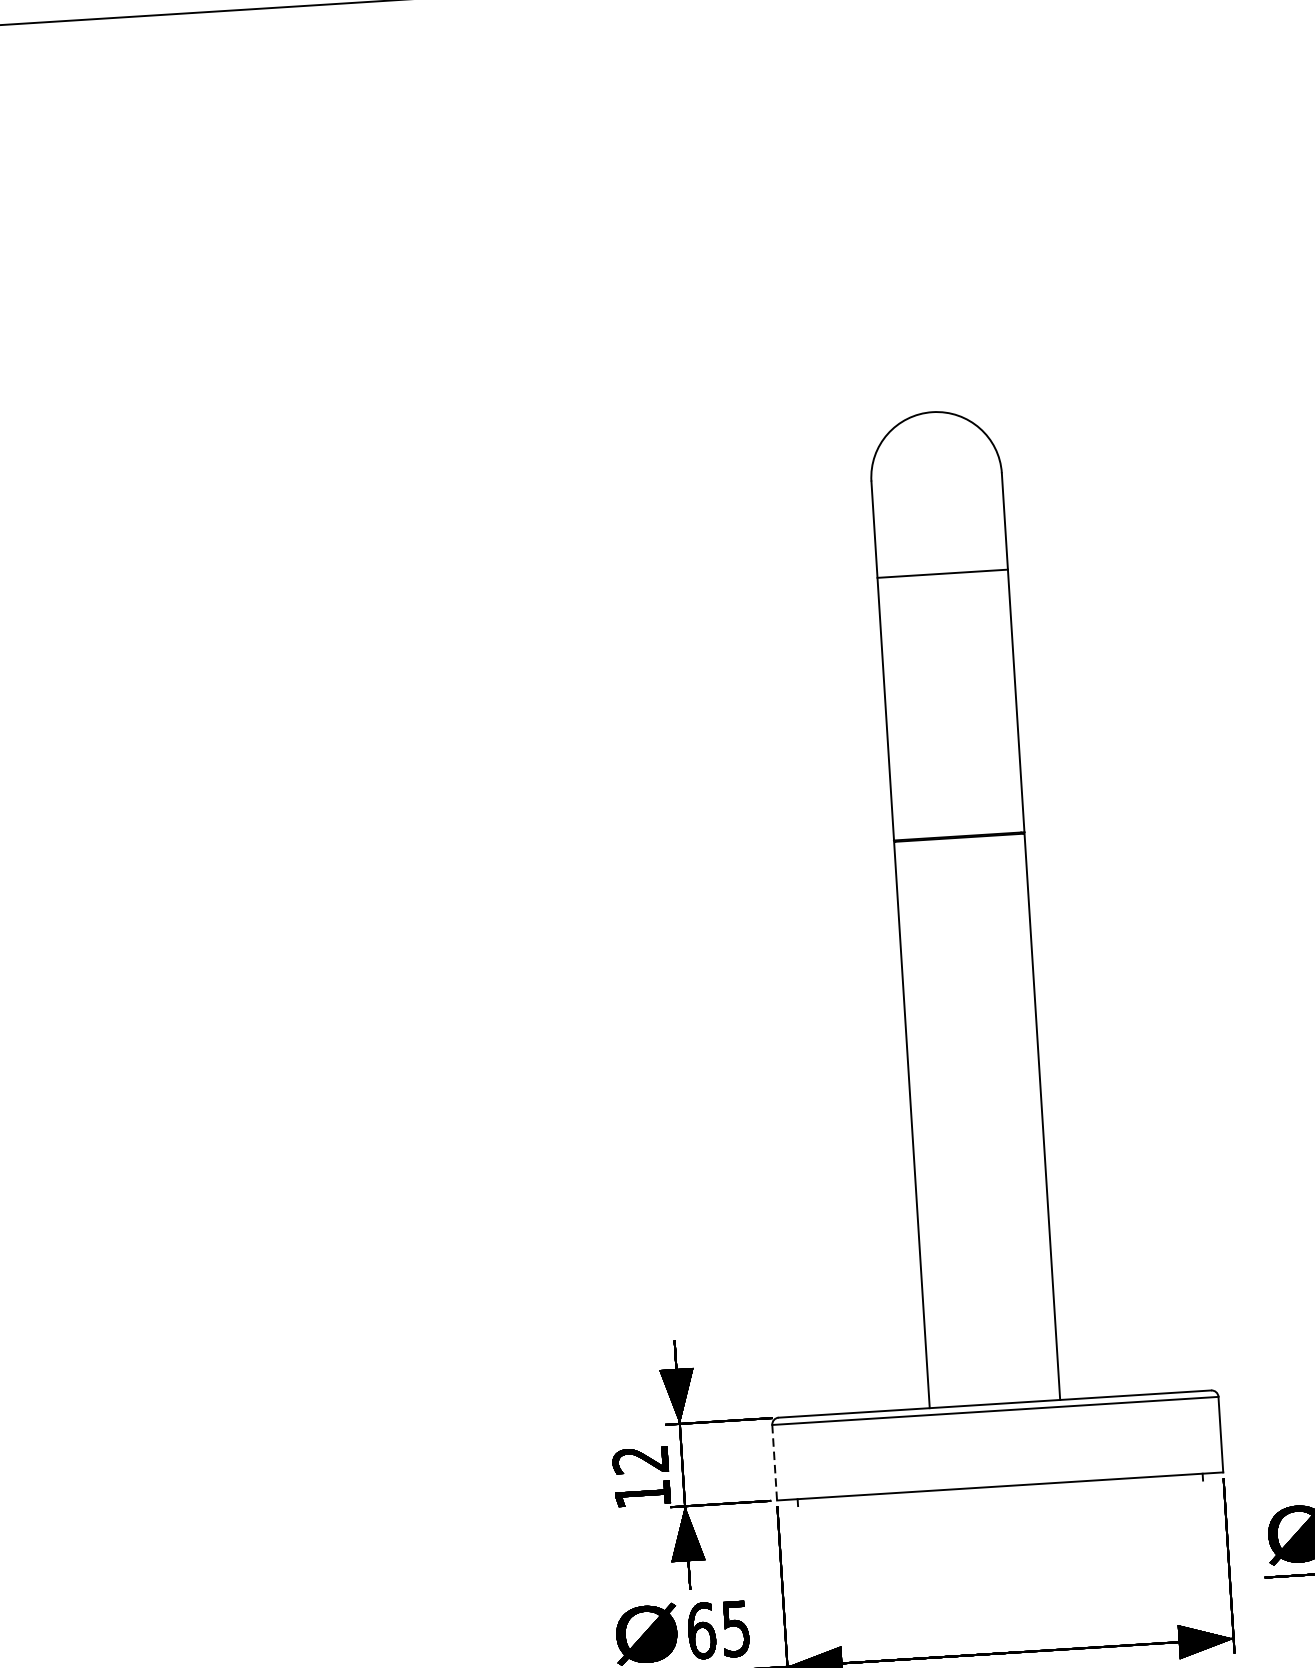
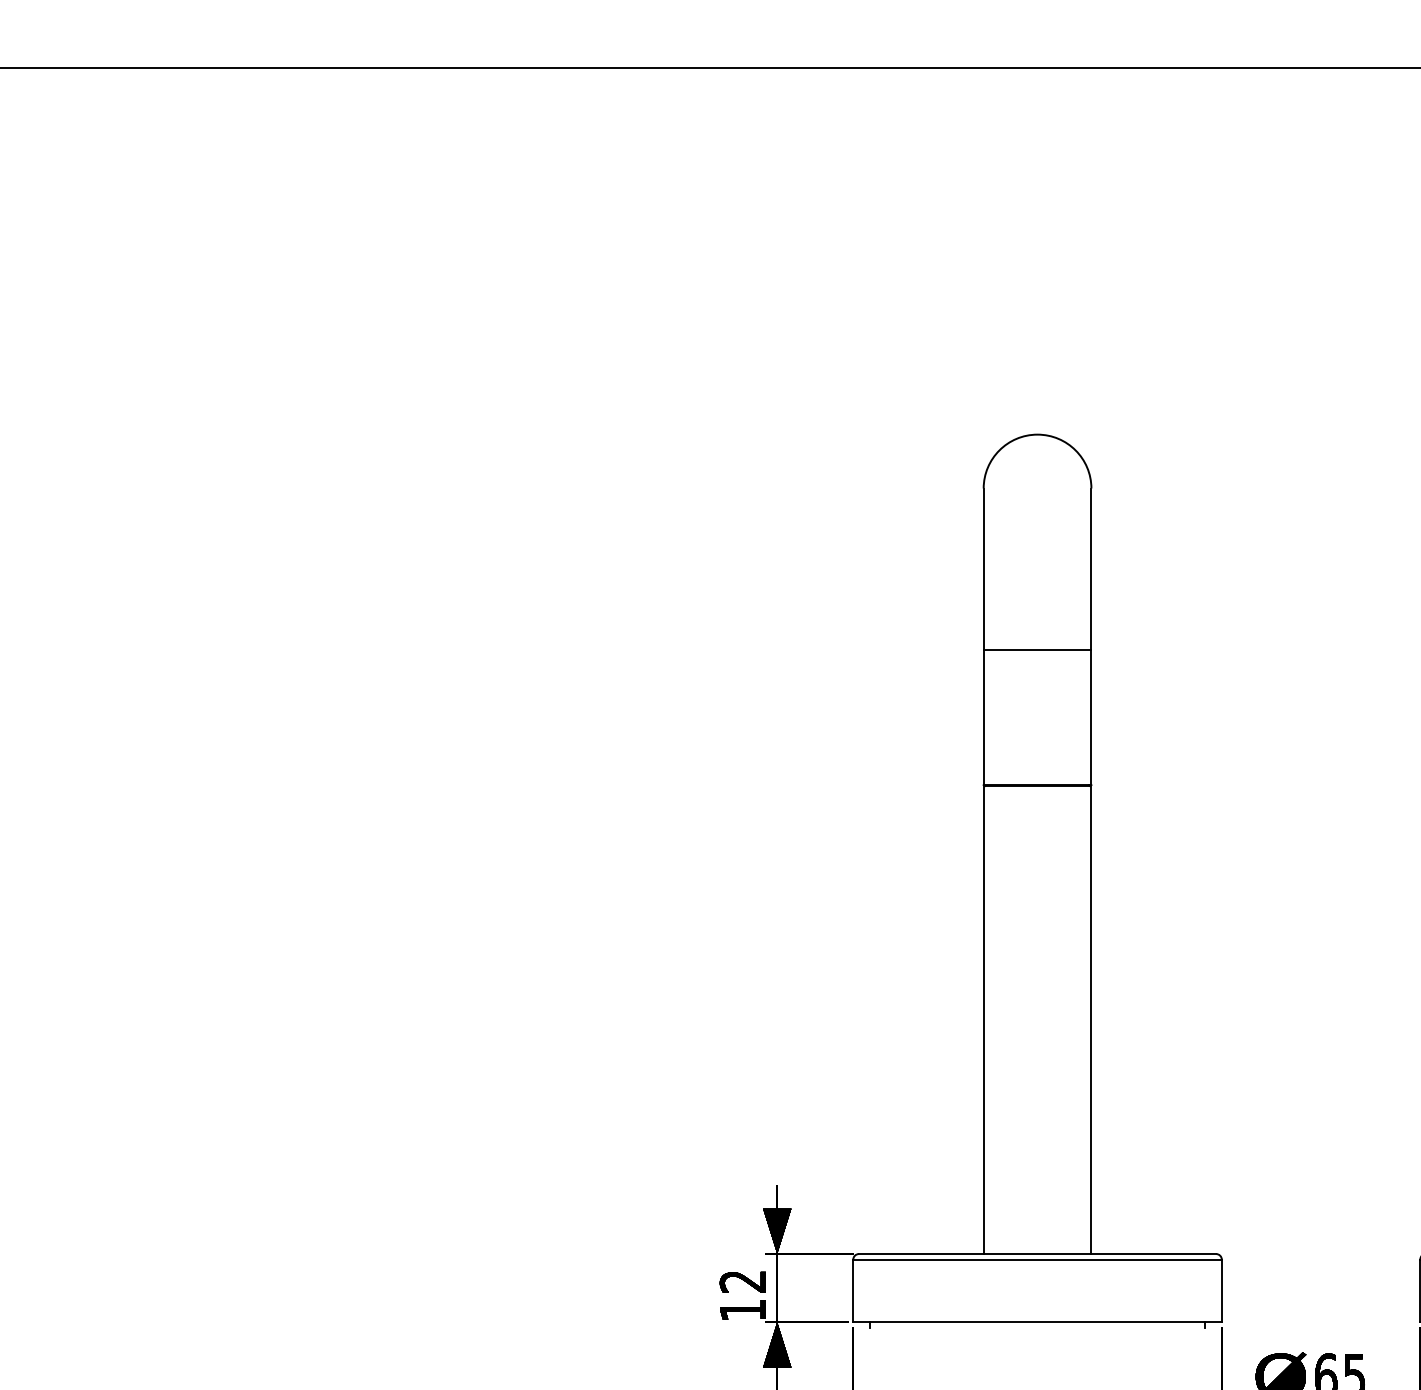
line: (942, 574) -> (1037, 650), moved
line: (775, 1463) -> (853, 1291), dashed -> solid

